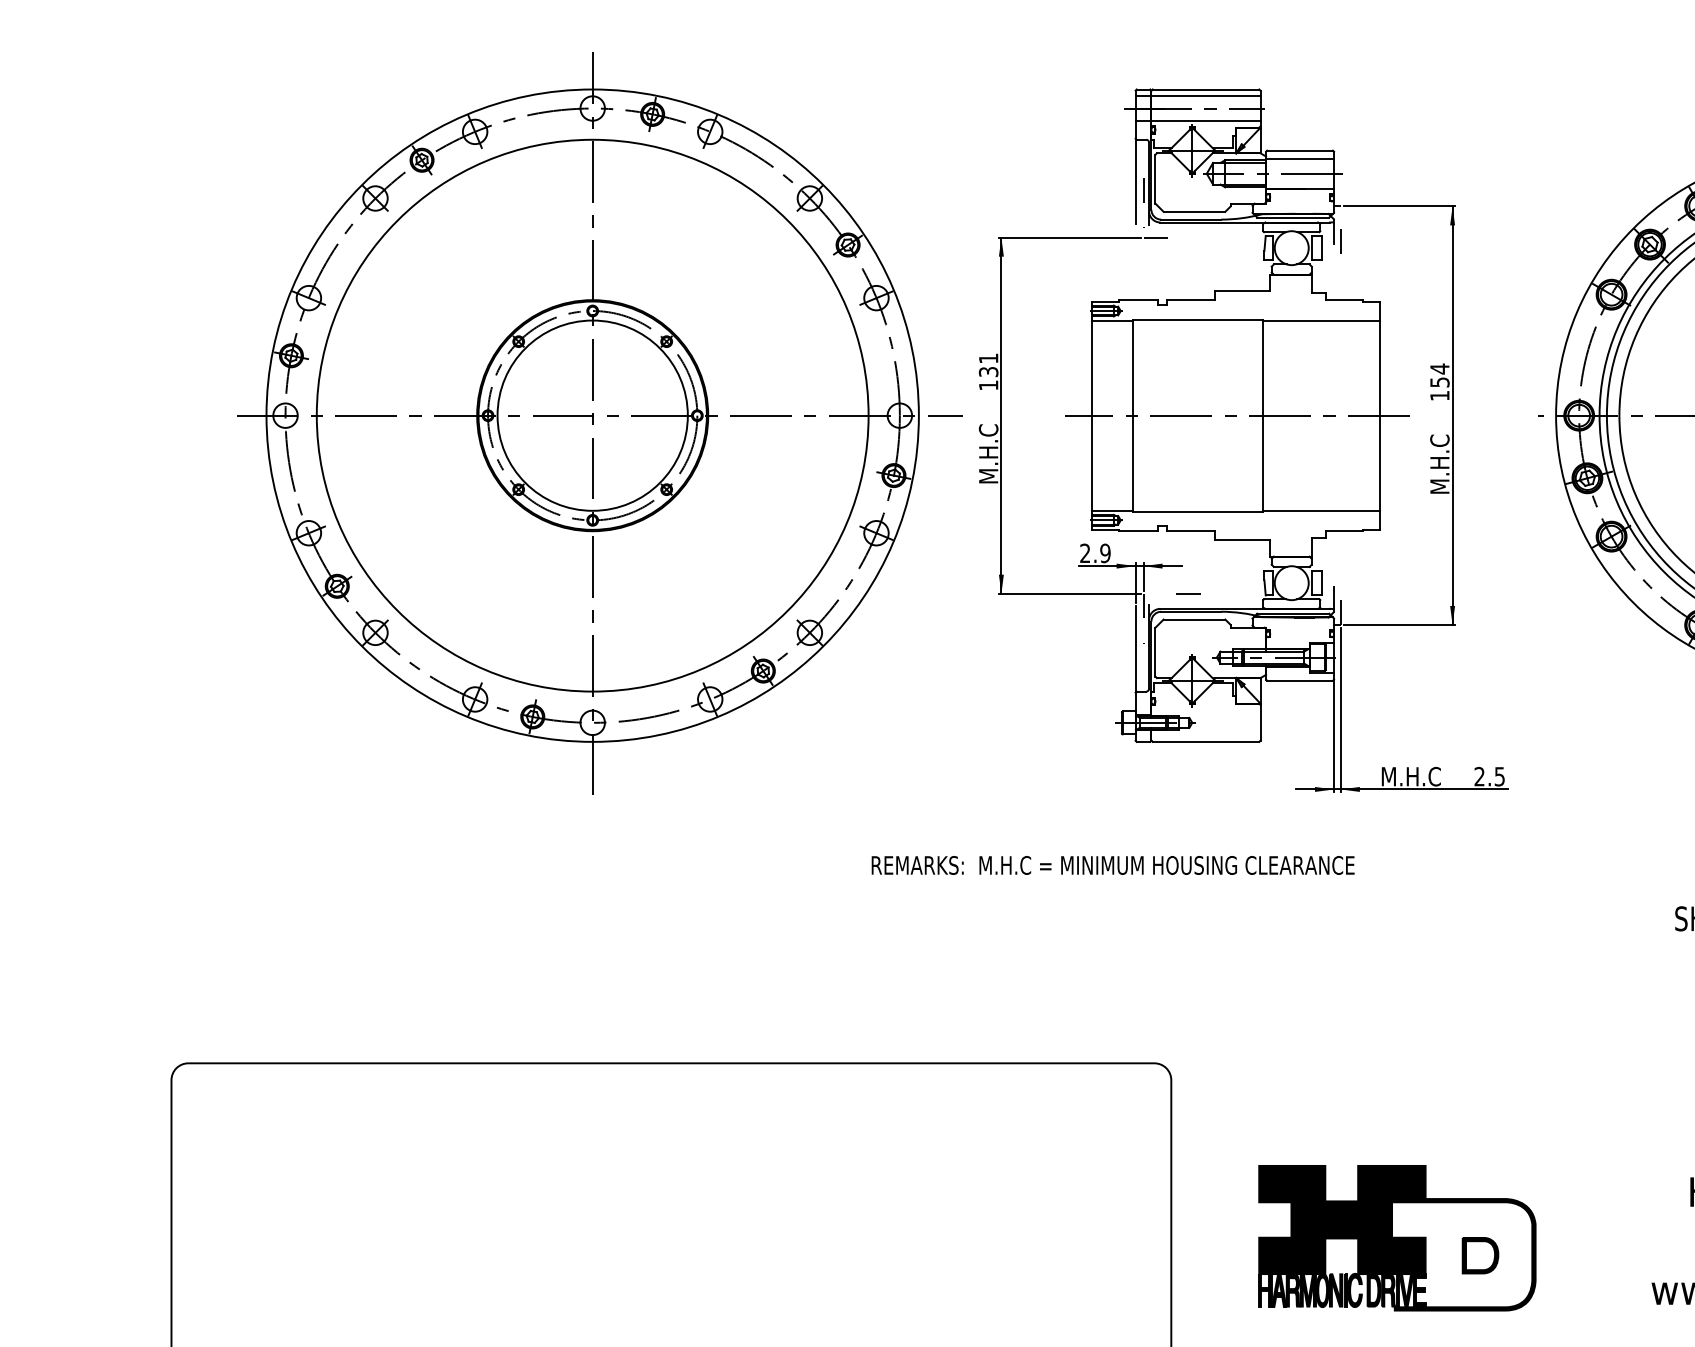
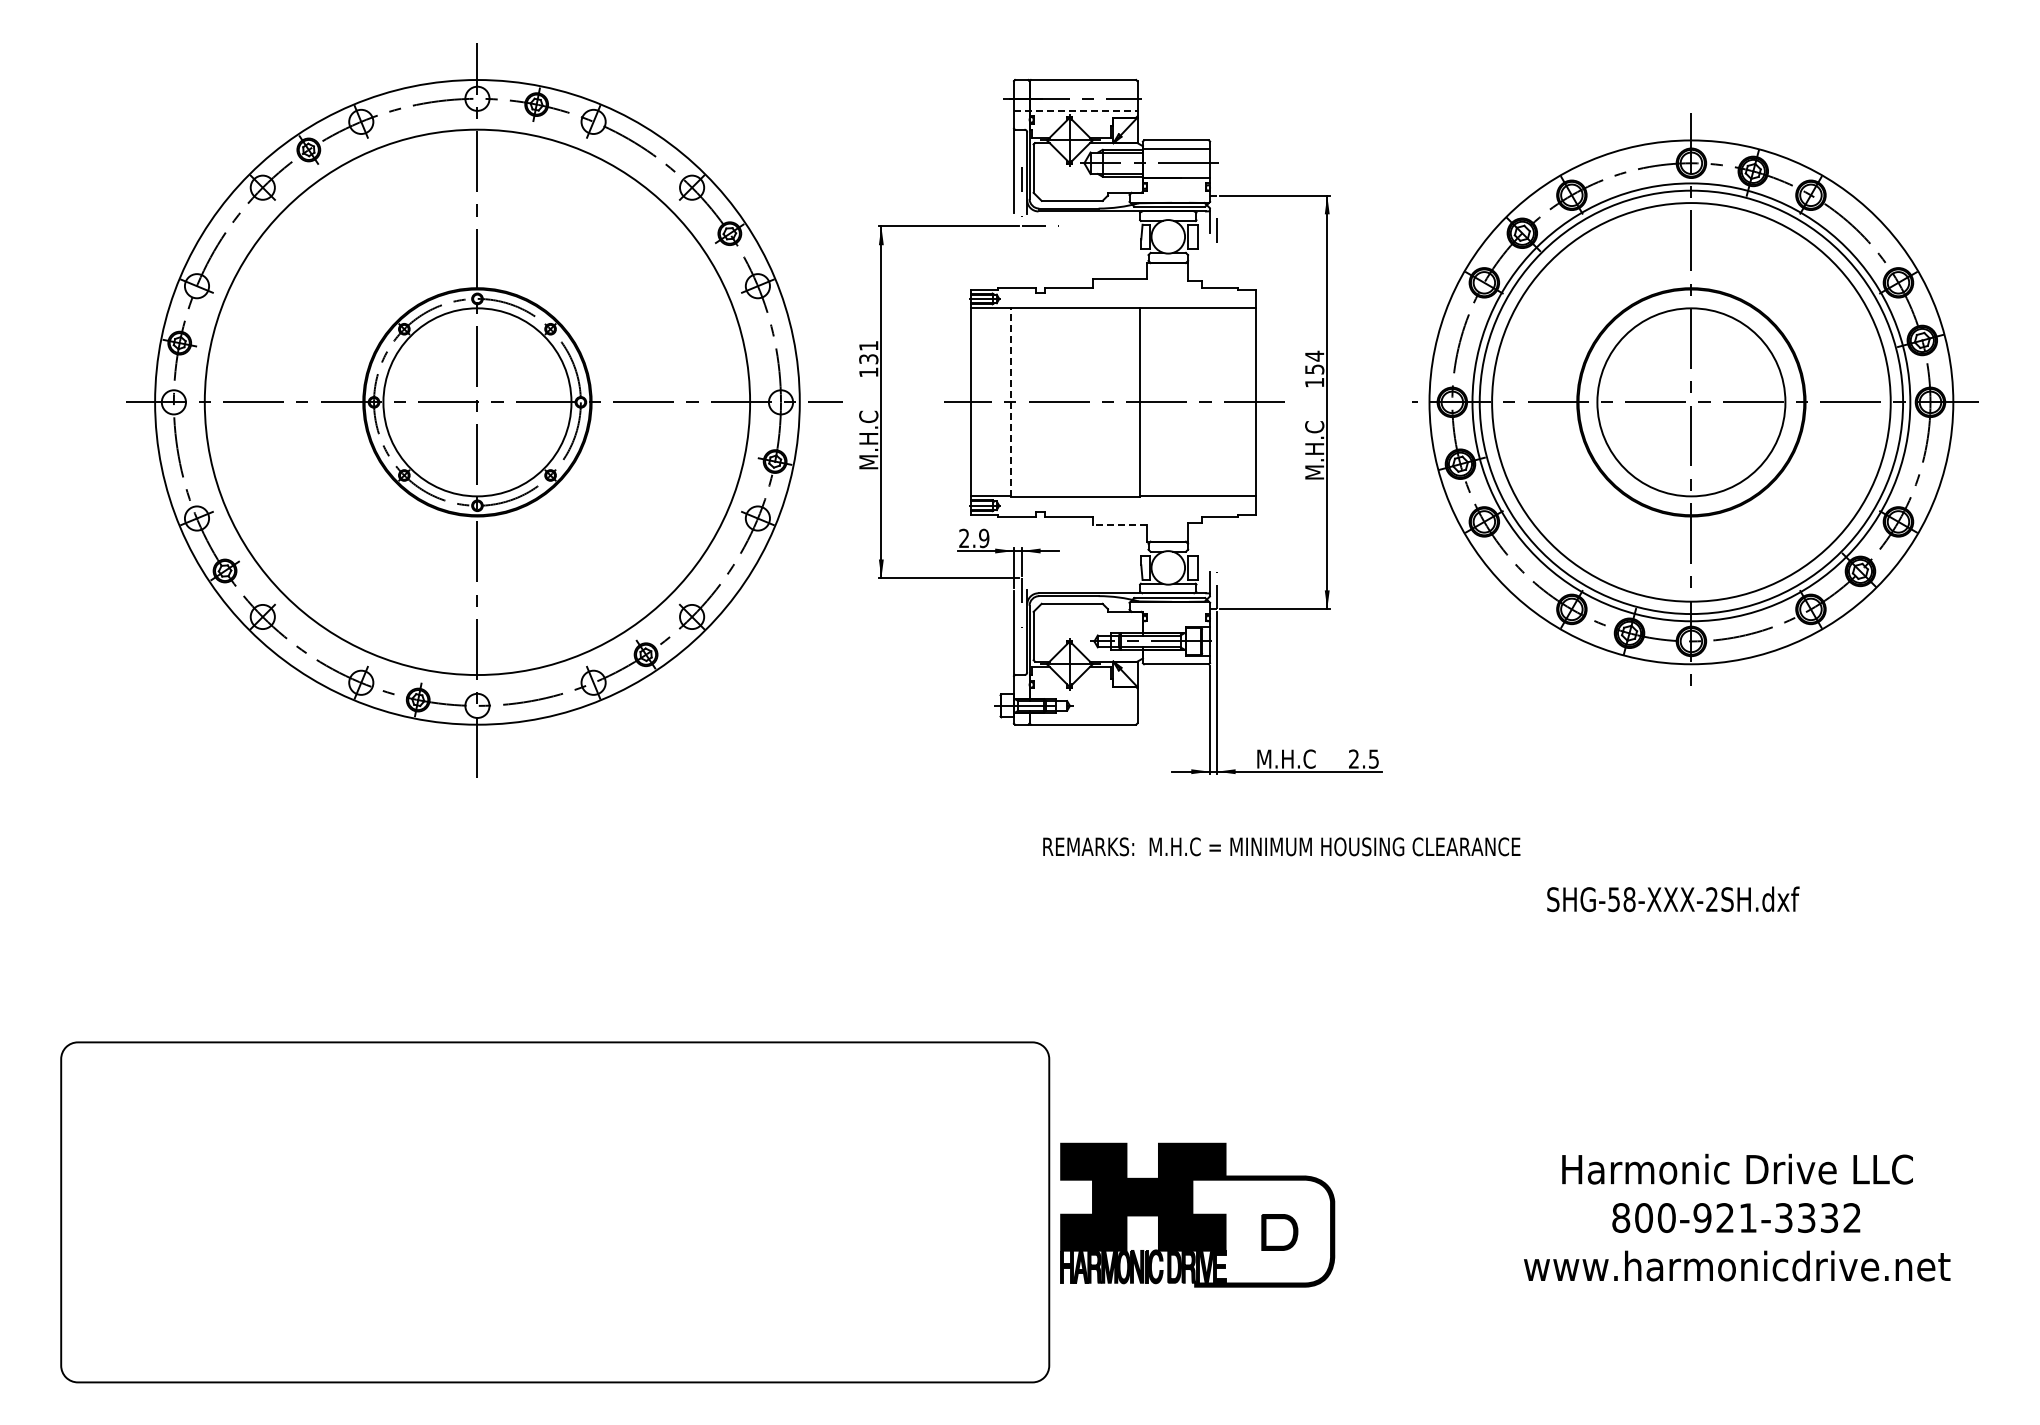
line: (1197, 96) -> (1075, 86), removed
line: (1197, 120) -> (1075, 110), solid -> dashed
line: (1133, 415) -> (1011, 402), solid -> dashed
line: (1242, 540) -> (1119, 525), solid -> dashed
line: (1187, 592) -> (1065, 577), removed
text: (1112, 865) -> (1281, 846), moved
part: (1397, 1237) -> (1197, 1214), moved

